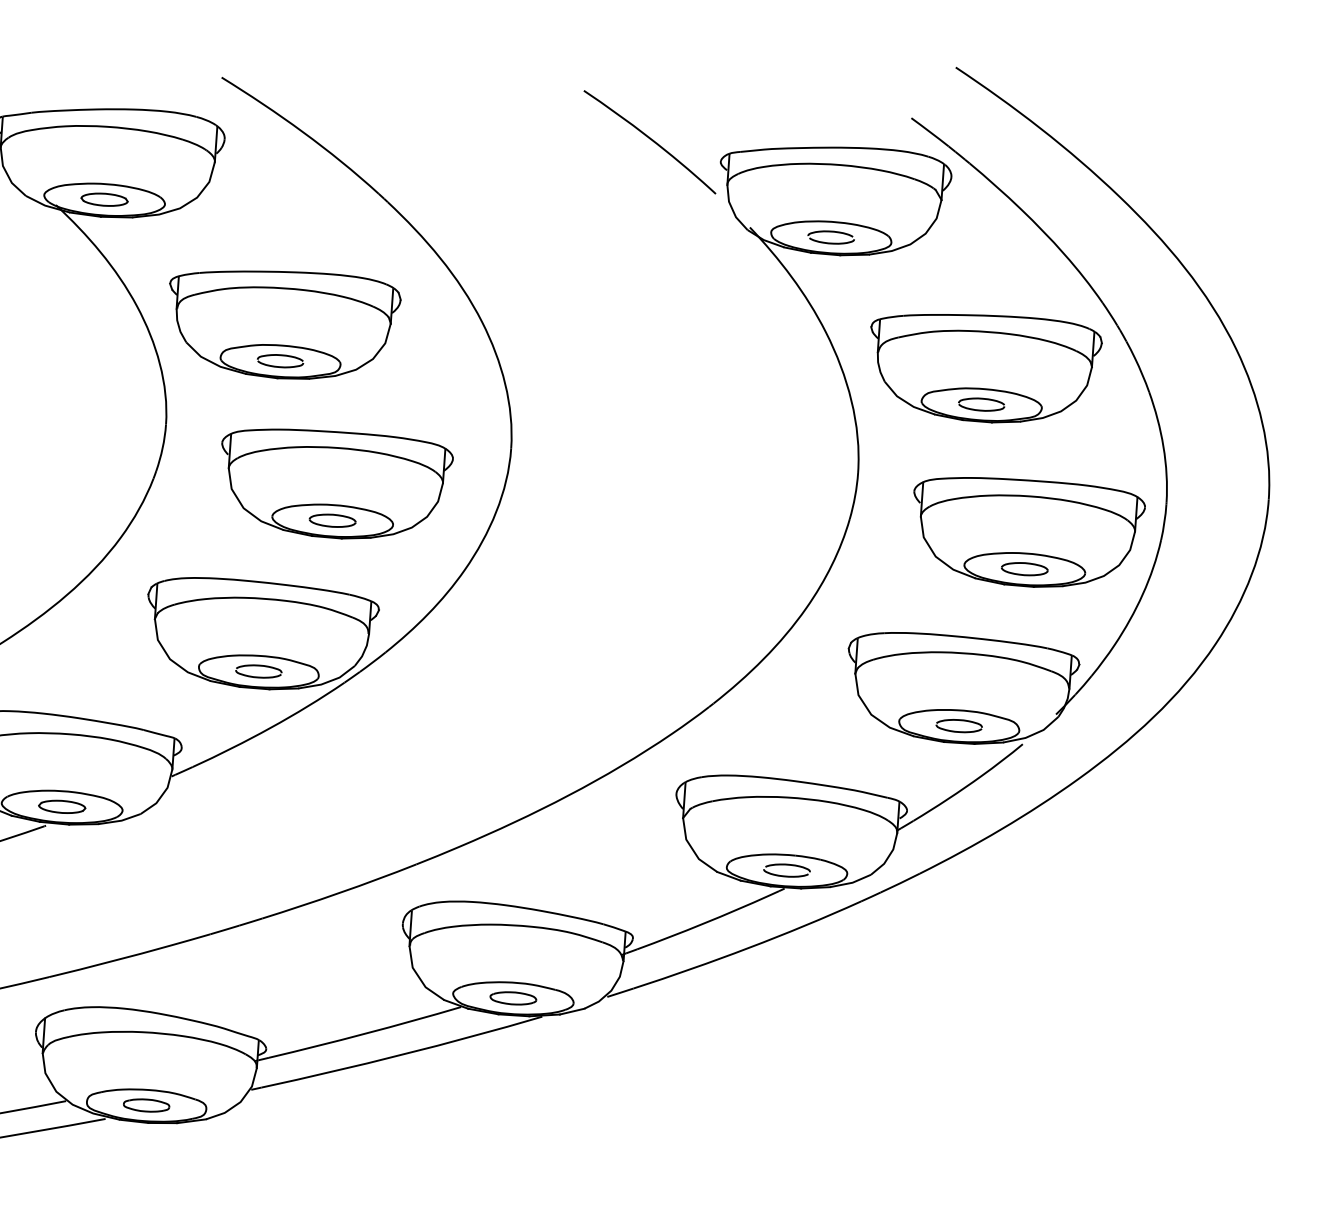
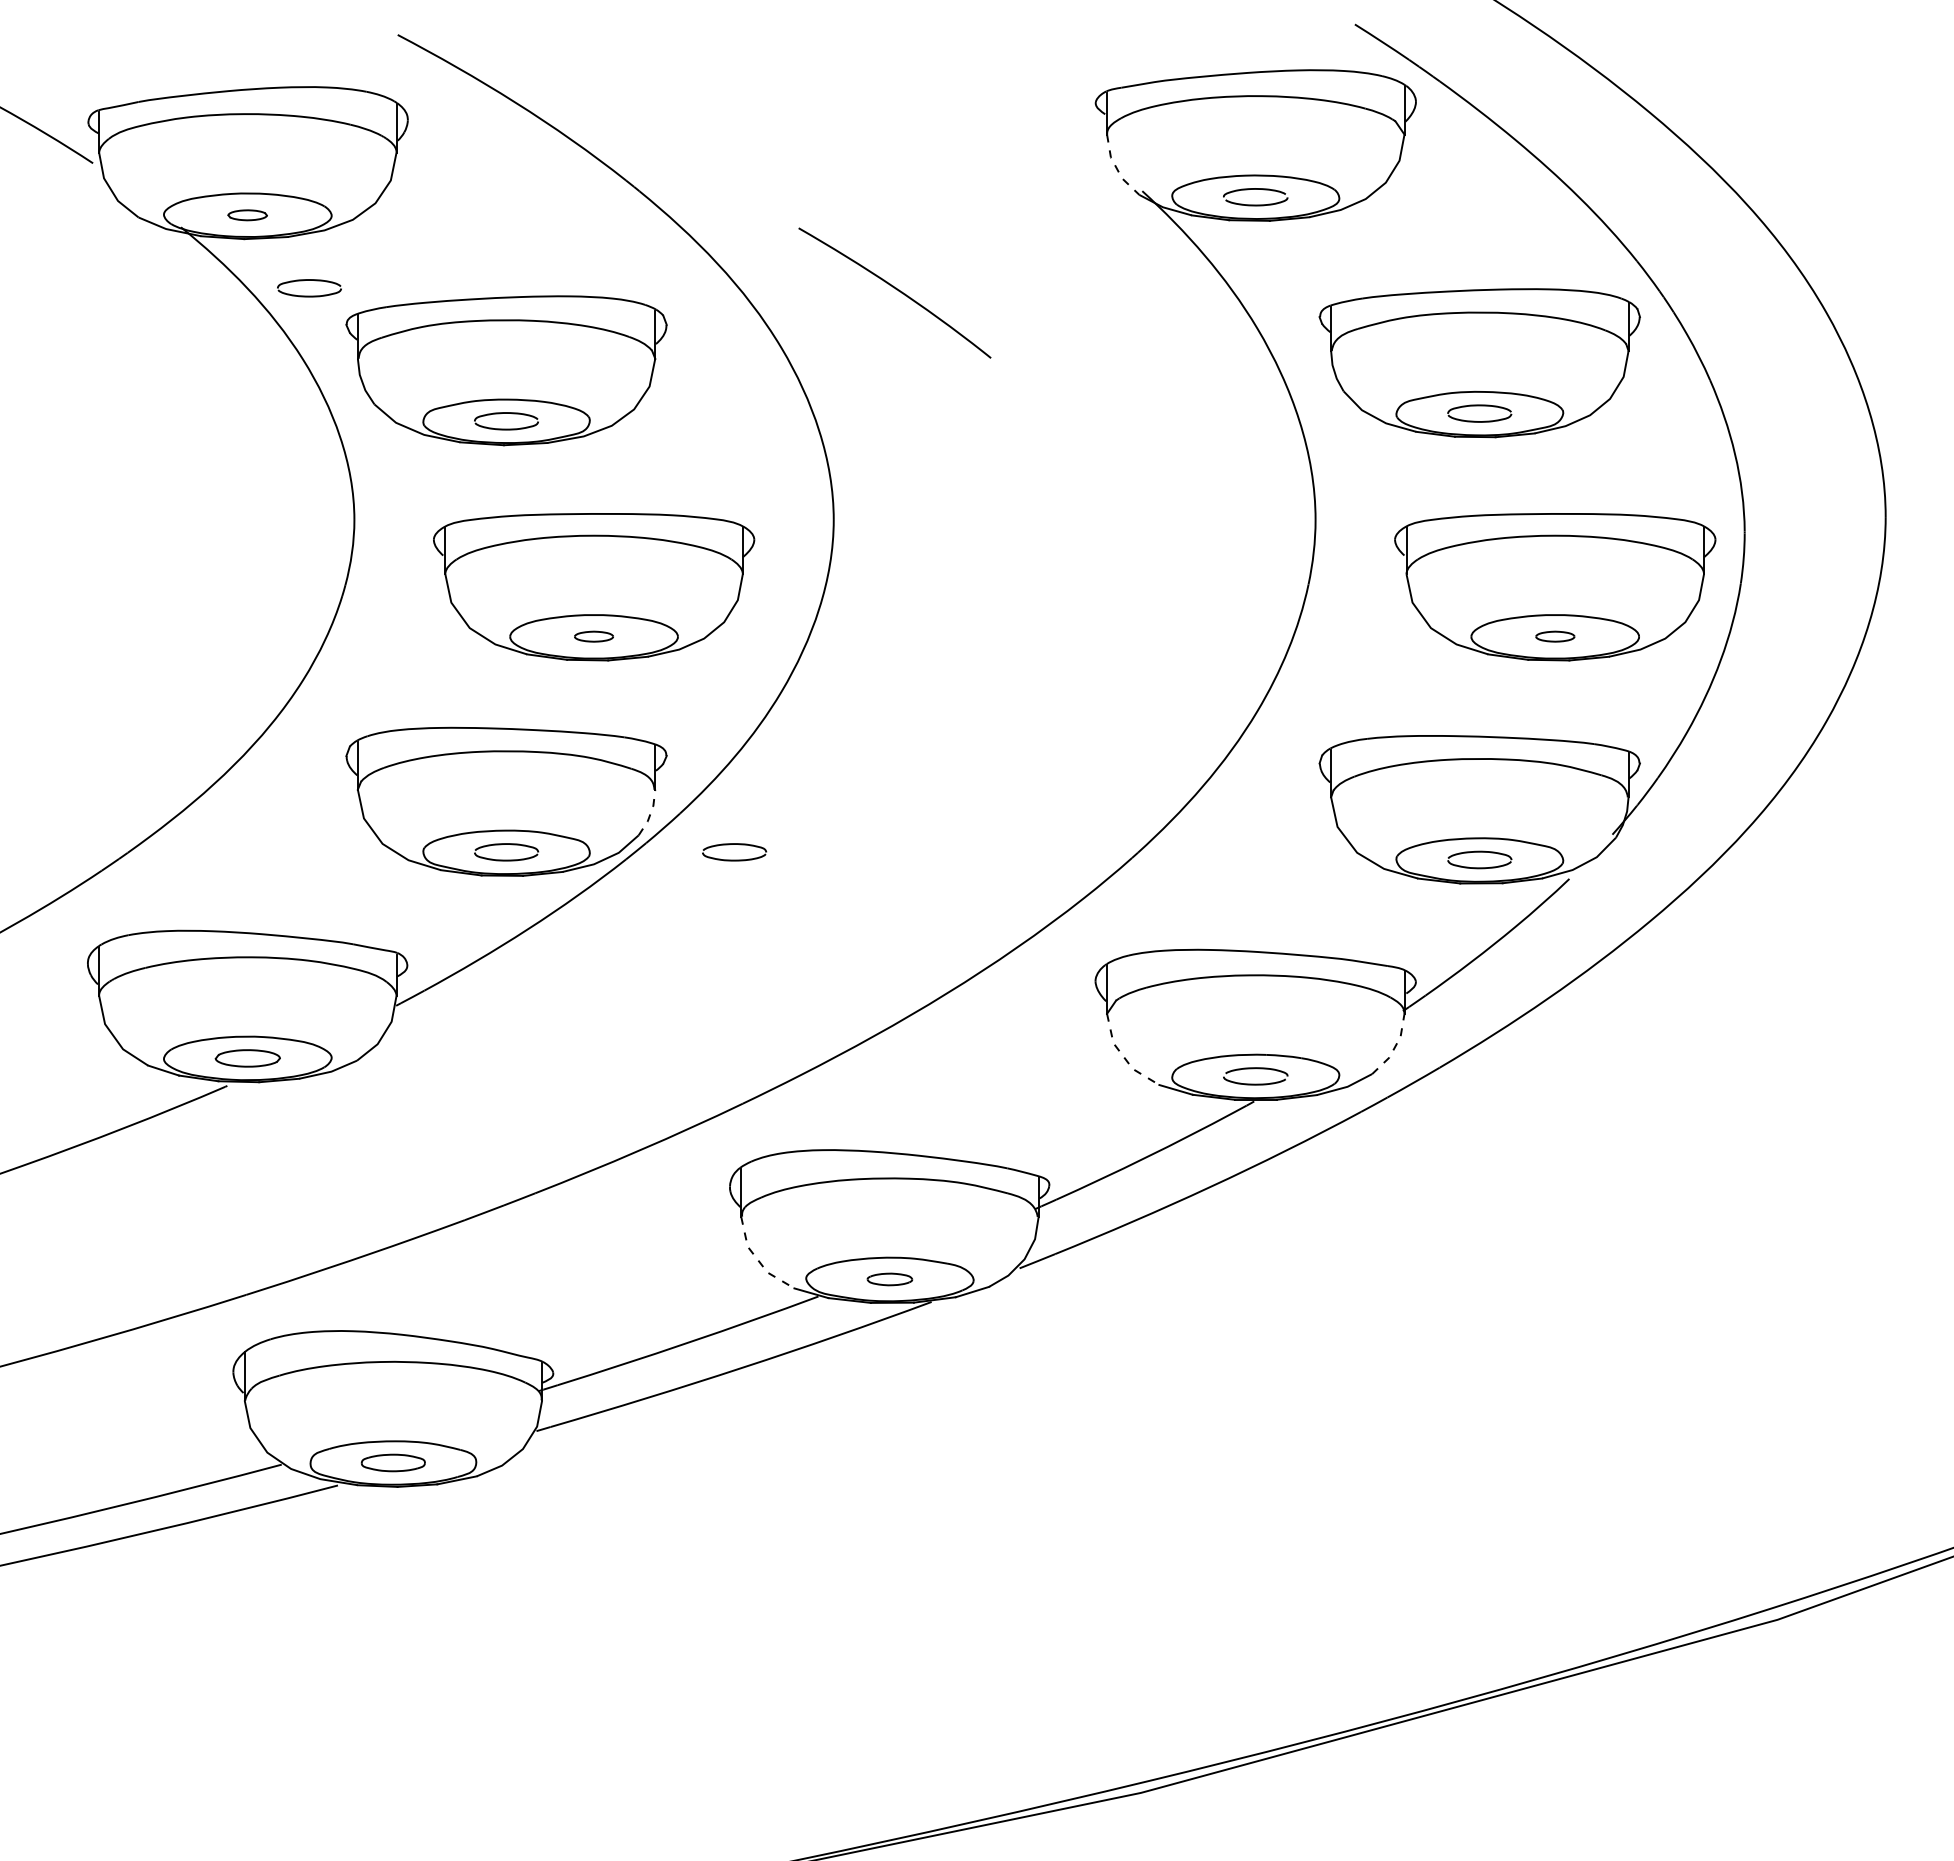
curve: (650, 139) -> (895, 289), moved
part: (104, 199) -> (247, 215), size x0.6
line: (732, 209) -> (1116, 168), solid -> dashed
part: (144, 260) -> (309, 295), added
part: (332, 520) -> (593, 636), size x0.6
part: (1025, 568) -> (1555, 636), size x0.6
line: (364, 650) -> (650, 813), solid -> dashed
part: (422, 688) -> (734, 859), added
line: (692, 849) -> (1123, 1056), solid -> dashed
line: (888, 856) -> (1394, 1047), solid -> dashed
line: (419, 978) -> (758, 1260), solid -> dashed
part: (513, 998) -> (889, 1279), size x0.7

